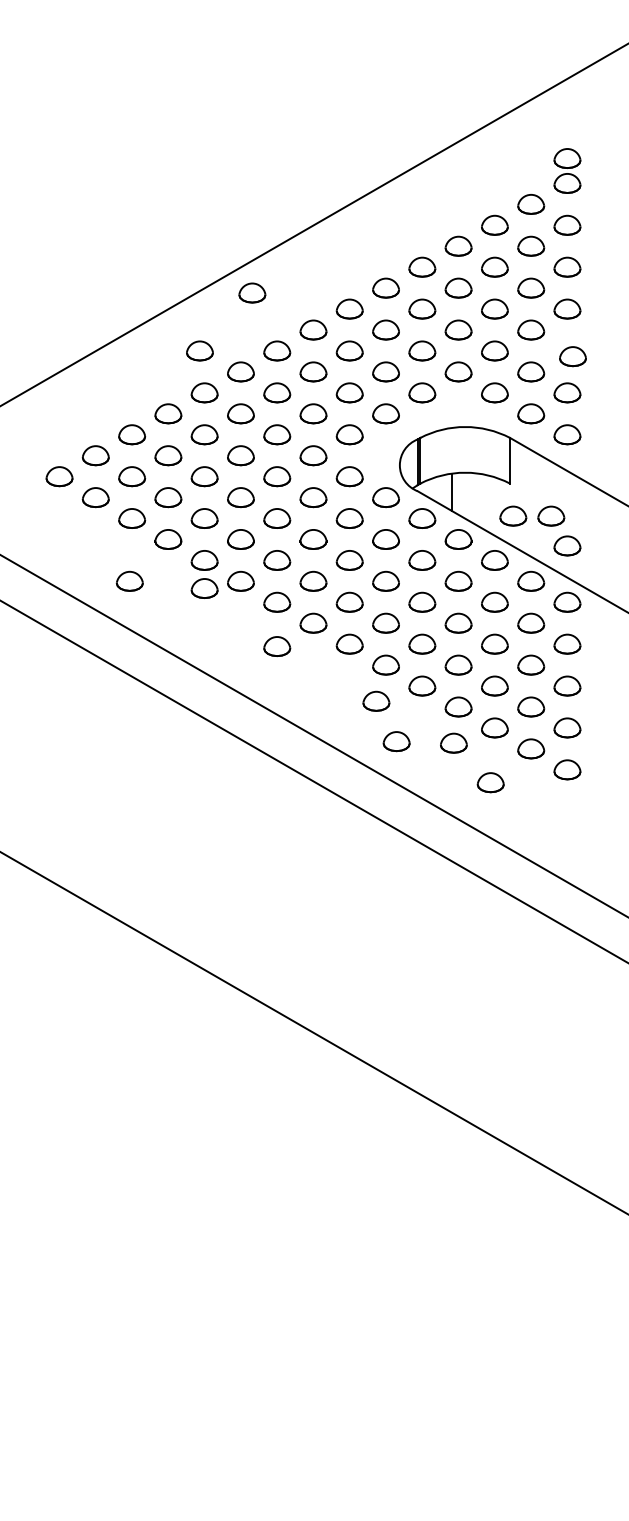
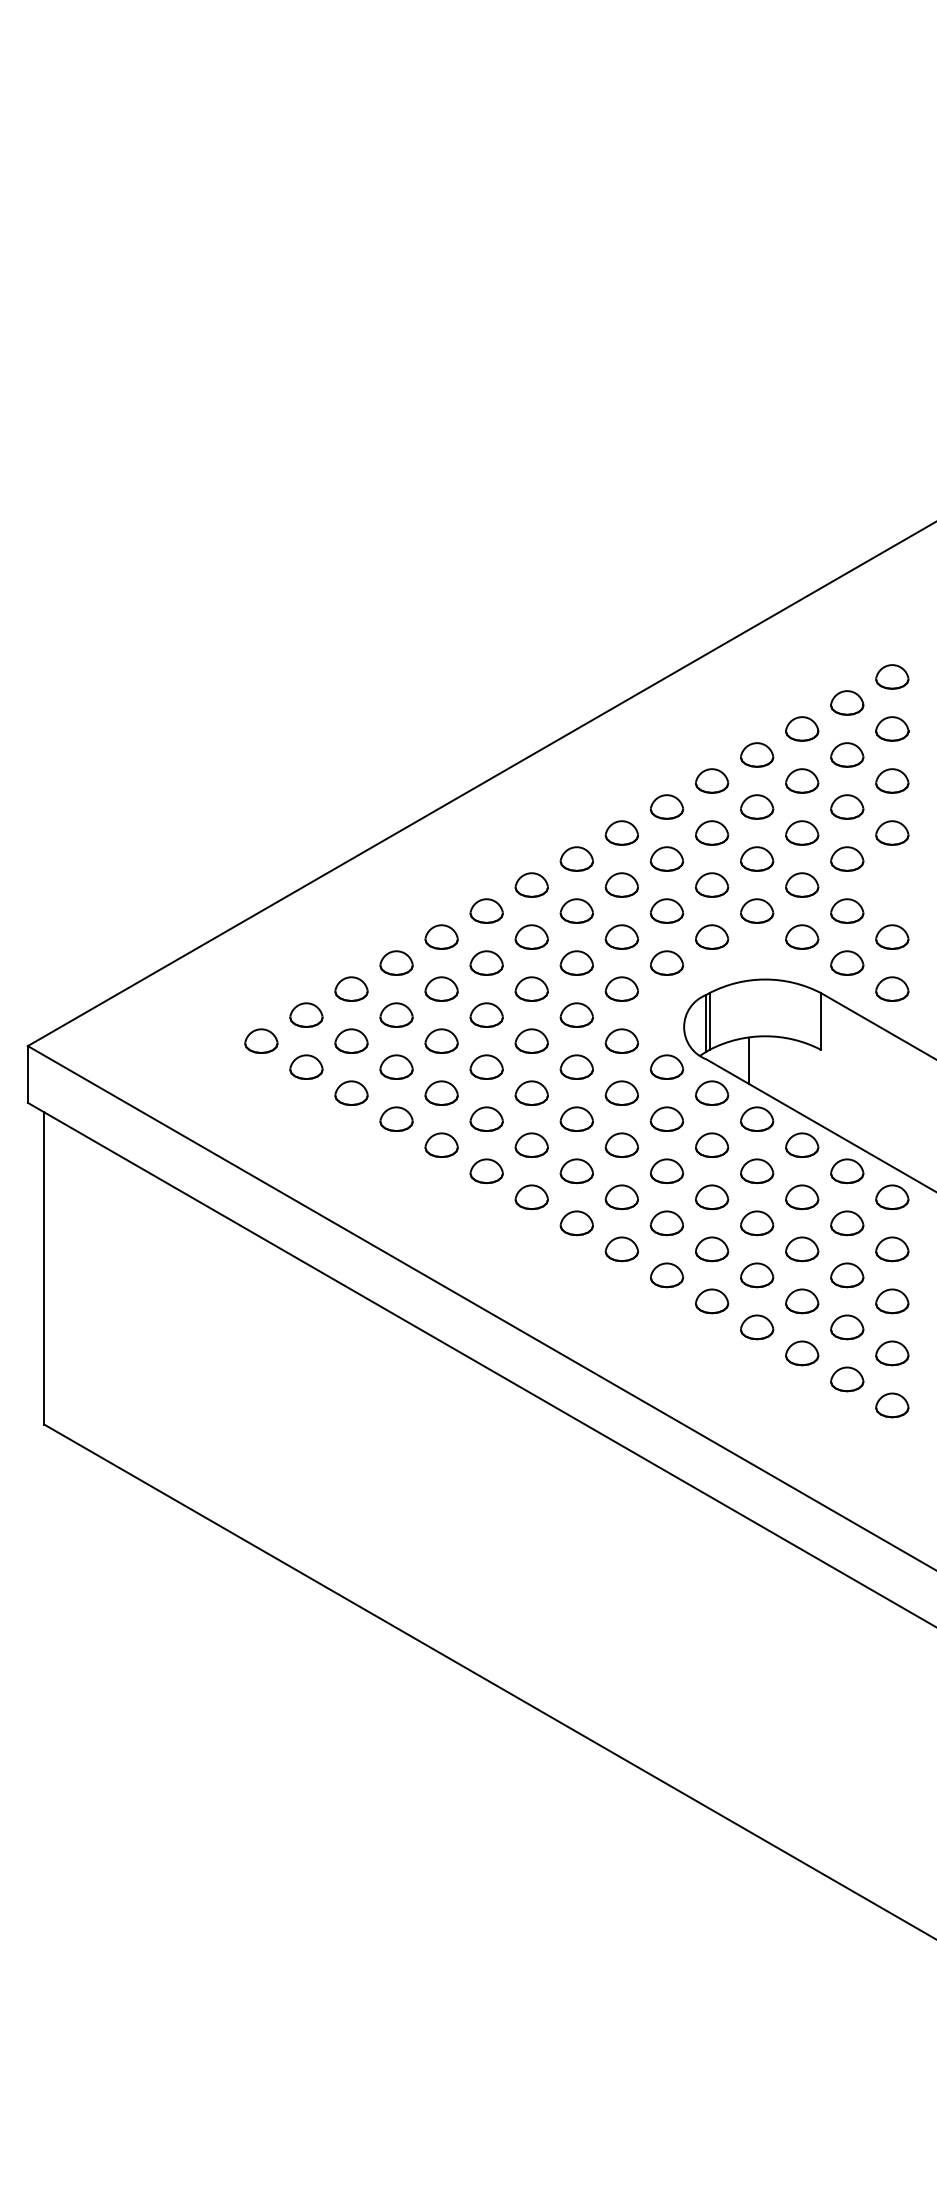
part: (567, 158) -> (892, 645), removed
part: (252, 292) -> (500, 812), removed
part: (199, 350) -> (435, 884), removed
part: (573, 356) -> (899, 891), removed
part: (513, 515) -> (825, 1089), removed
part: (551, 516) -> (872, 1090), removed
part: (567, 546) -> (892, 1127), removed
part: (129, 581) -> (348, 1171), removed
part: (204, 587) -> (441, 1179), removed
part: (277, 645) -> (531, 1251), removed
part: (376, 701) -> (654, 1320), removed
part: (396, 741) -> (680, 1370), removed
part: (454, 743) -> (751, 1372), removed
part: (491, 782) -> (797, 1421), removed

